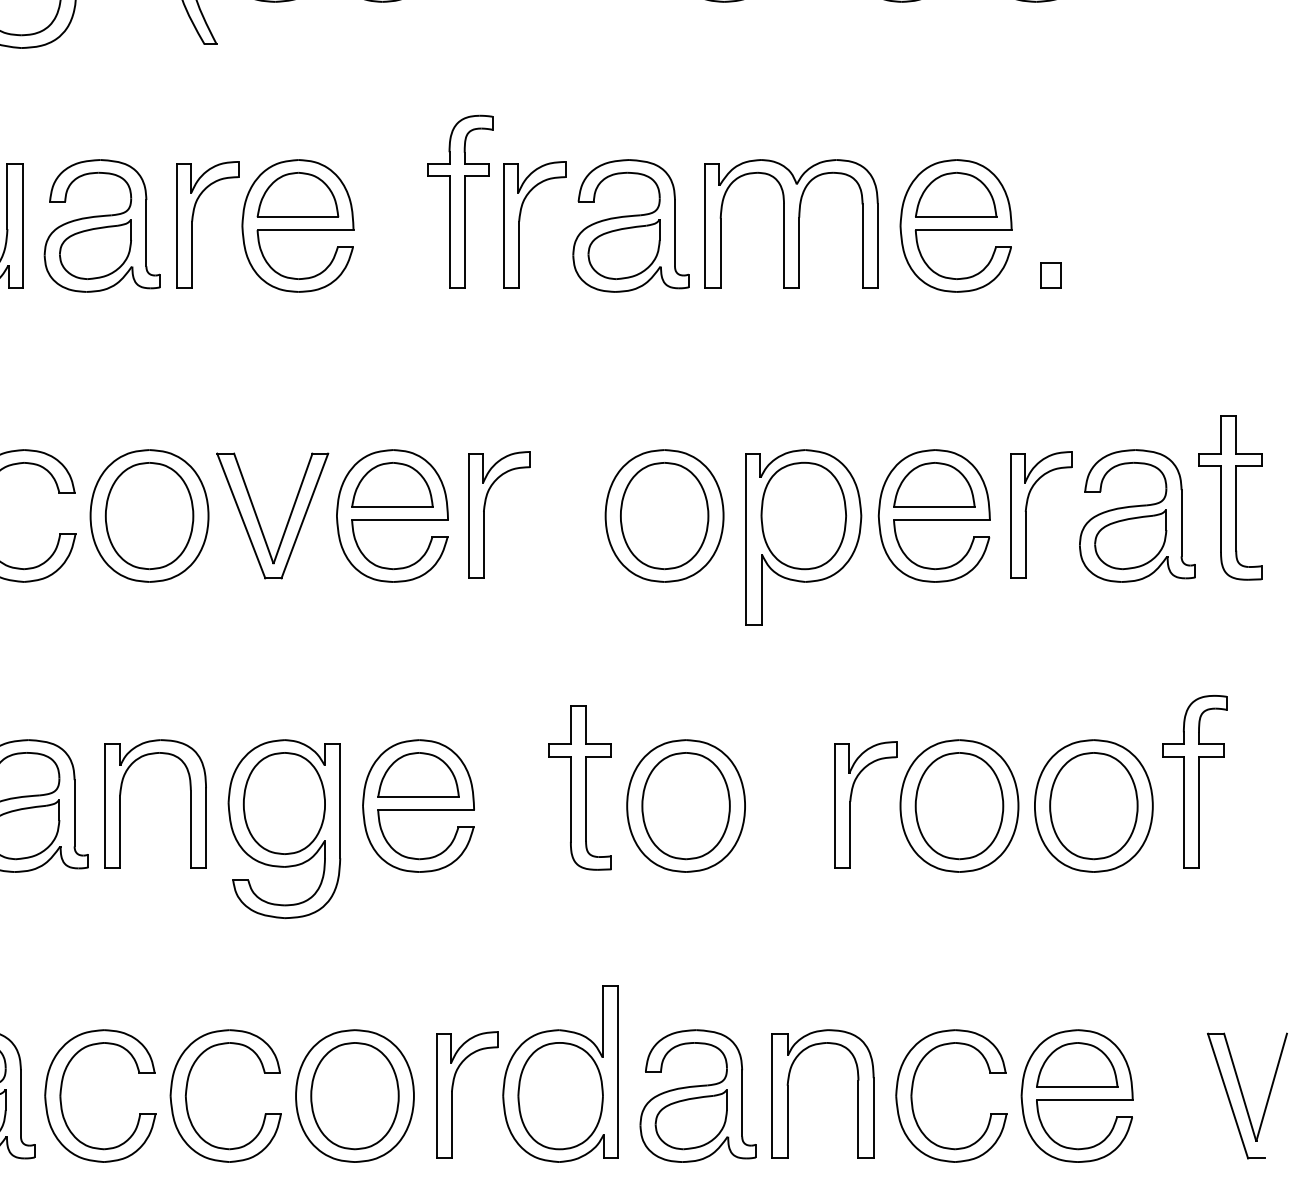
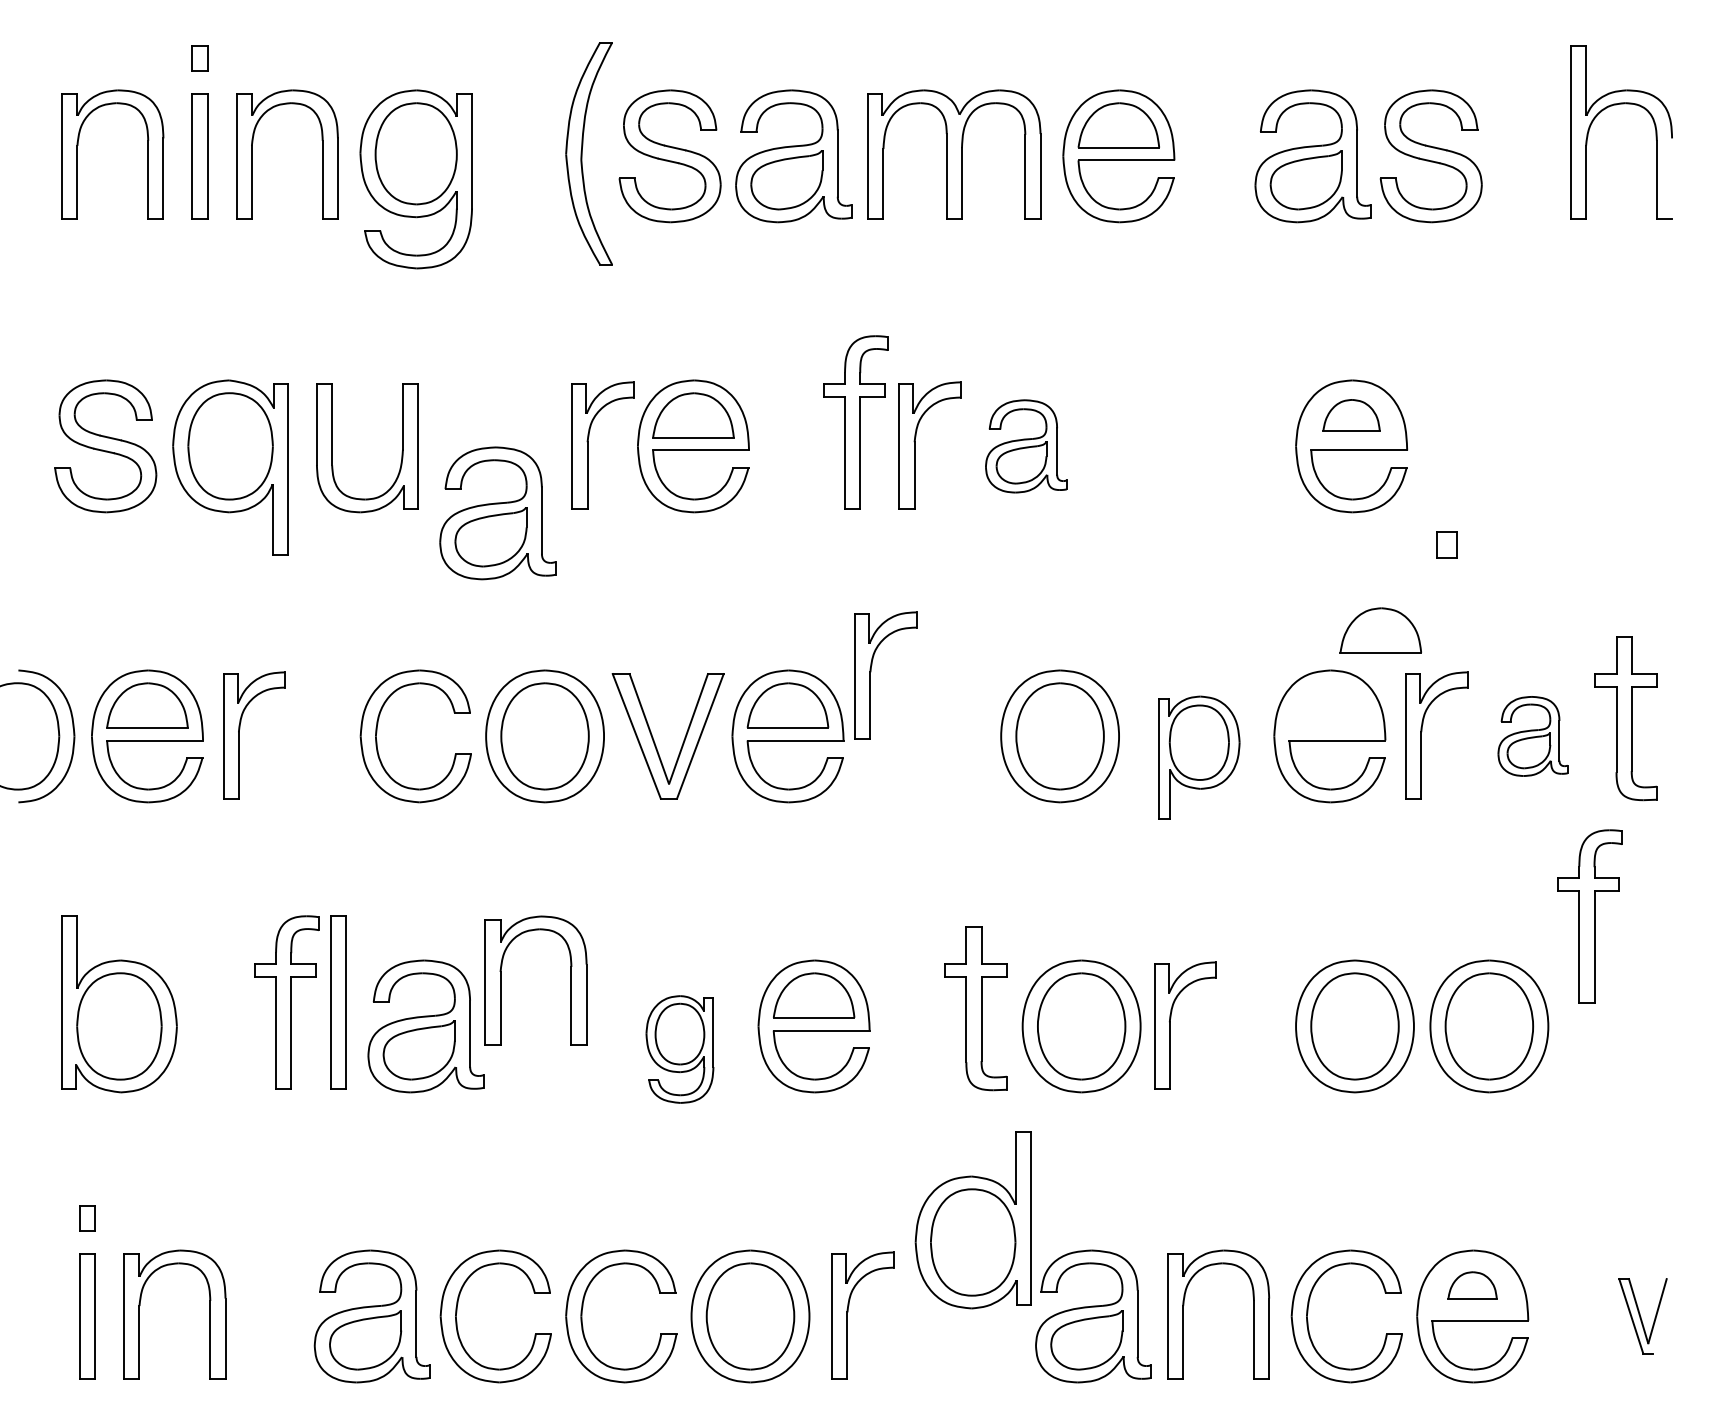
part: (955, 195) -> (1351, 415), size x0.7
part: (791, 224) -> (1187, 444), removed
part: (101, 226) -> (497, 513), moved
part: (629, 226) -> (1025, 446), size x0.7
part: (1050, 275) -> (1446, 544), moved
part: (933, 485) -> (1380, 630), moved
part: (484, 512) -> (871, 672), moved
part: (1136, 516) -> (1532, 736), size x0.6
part: (803, 537) -> (1199, 757), size x0.7
part: (1193, 782) -> (1589, 916), moved
part: (120, 804) -> (501, 980), moved
part: (850, 805) -> (1170, 1025), moved
part: (283, 829) -> (679, 1049), size x0.6
part: (1076, 1065) -> (1472, 1285), size x0.6
part: (559, 1074) -> (972, 1220), moved
part: (1246, 1096) -> (1642, 1316), size x0.6

